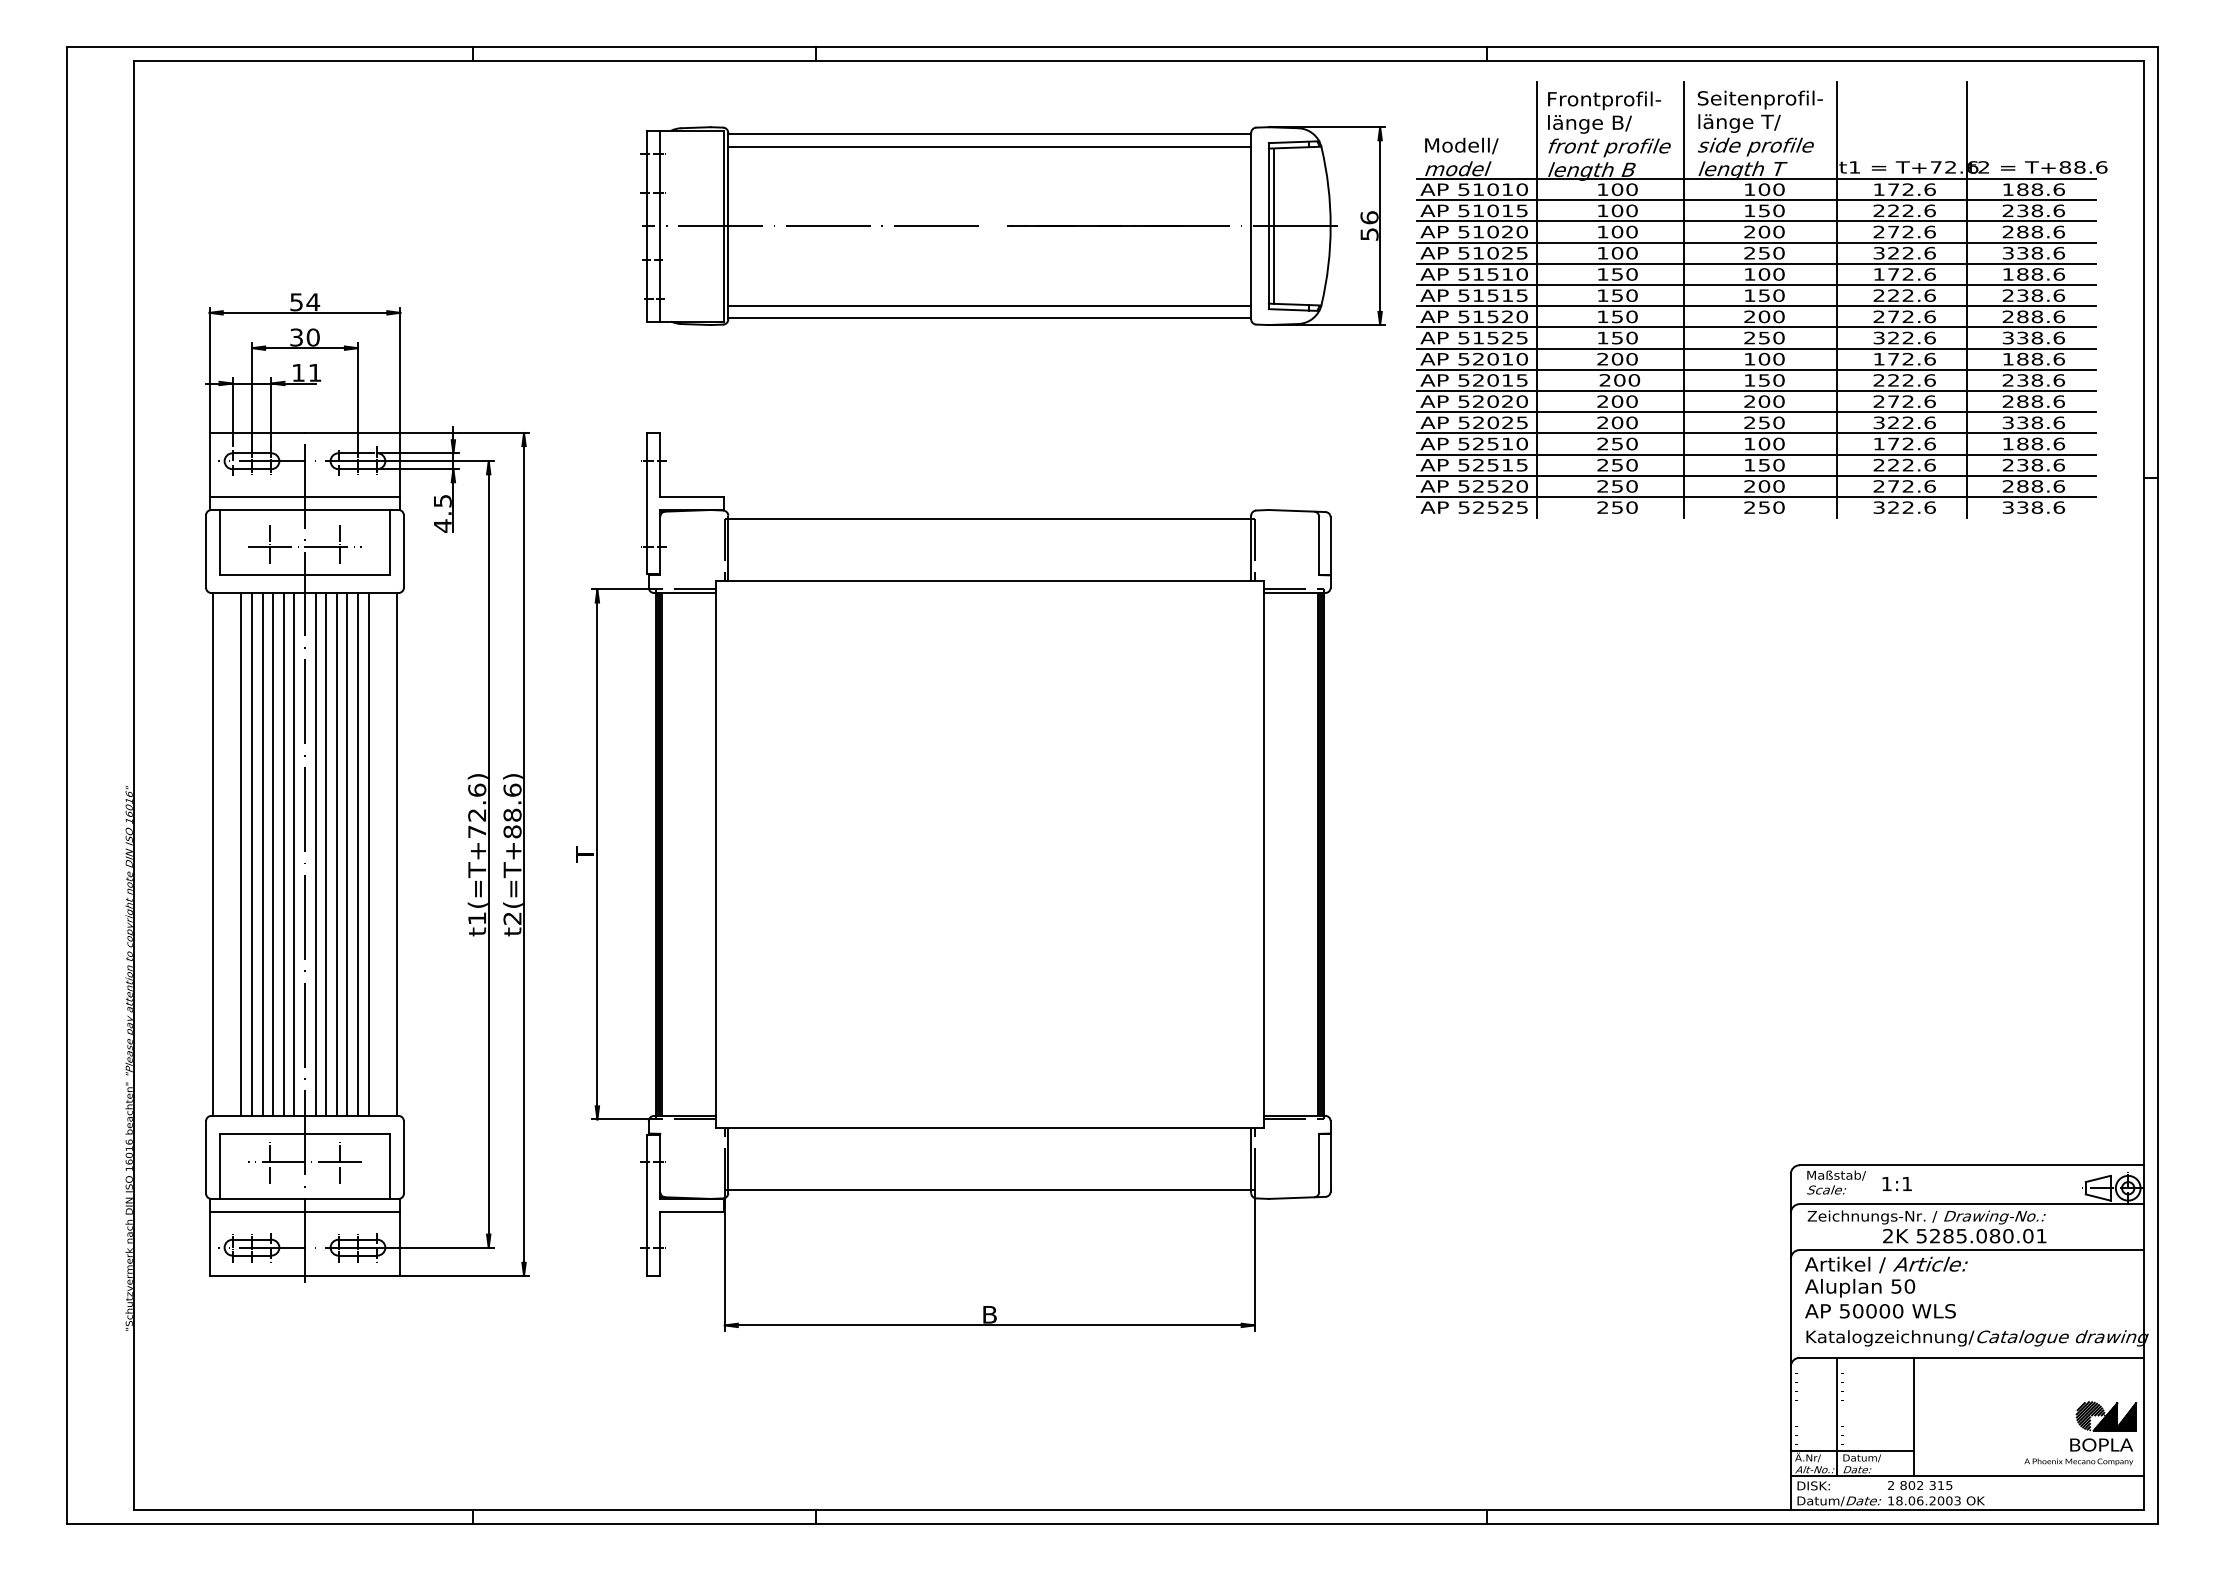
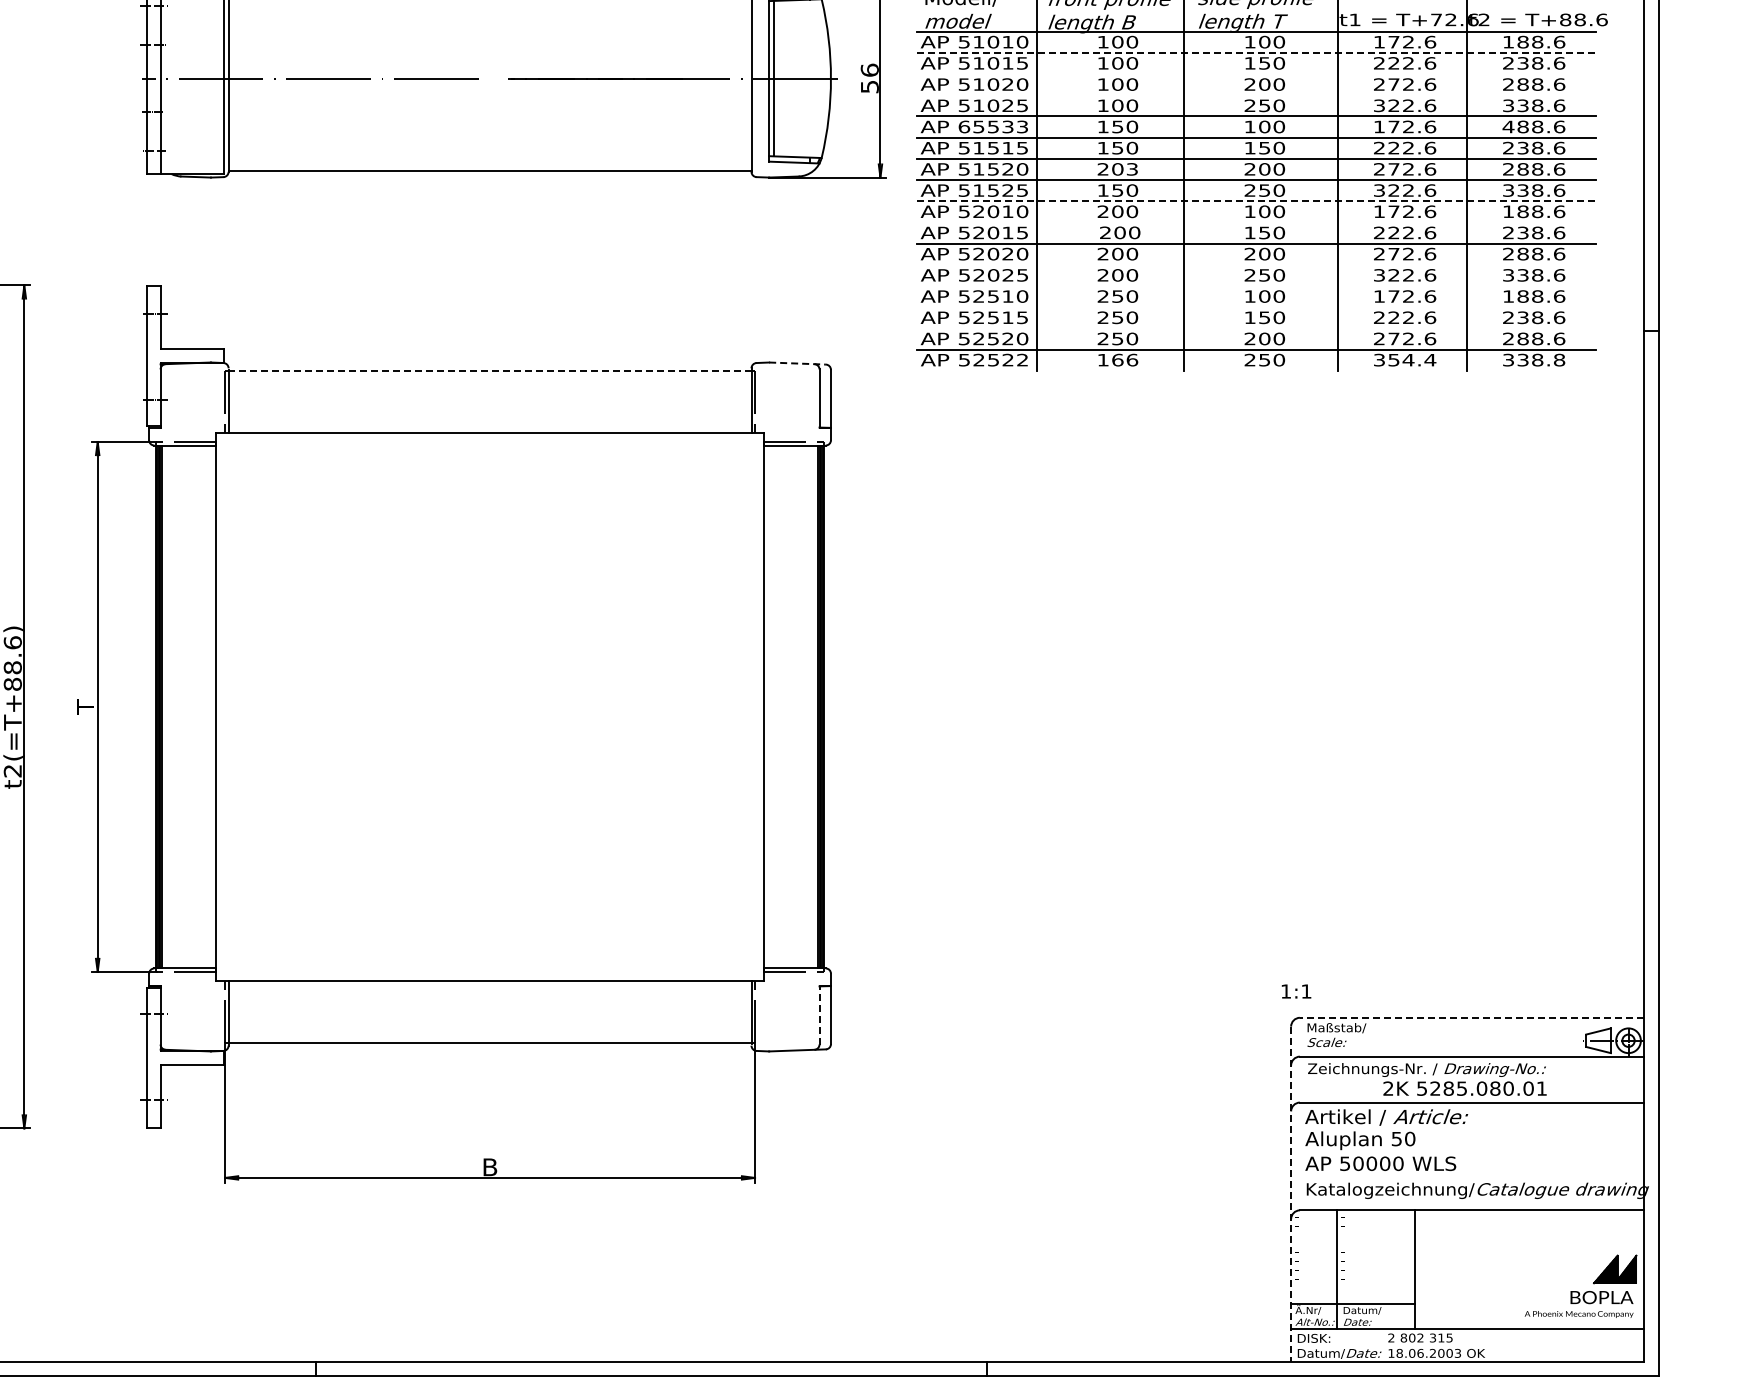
line: (1756, 200) -> (1256, 53), solid -> dashed
line: (1755, 221) -> (1255, 74), removed
line: (1755, 242) -> (1255, 95), removed
text: (1492, 274) -> (992, 127), 51510 -> 65533
text: (2008, 274) -> (1508, 127), 188.6 -> 488.6
line: (989, 305) -> (489, 158), removed
text: (1617, 316) -> (1117, 169), 150 -> 203
line: (1756, 348) -> (1256, 201), solid -> dashed
line: (1755, 369) -> (1255, 222), removed
line: (1755, 412) -> (1255, 265), removed
line: (1755, 433) -> (1255, 286), removed
line: (1755, 454) -> (1255, 307), removed
line: (1755, 475) -> (1255, 328), removed
text: (1522, 507) -> (1022, 360), 52525 -> 52522
text: (1617, 507) -> (1117, 360), 250 -> 166
text: (1912, 507) -> (1412, 360), 322.6 -> 354.4
text: (2058, 507) -> (1558, 360), 338.6 -> 338.8
line: (1297, 511) -> (797, 364), solid -> dashed
line: (989, 518) -> (489, 371), solid -> dashed
line: (1319, 1162) -> (819, 1015), solid -> dashed
line: (1971, 1165) -> (1471, 1018), solid -> dashed
text: (1896, 1183) -> (1295, 991), moved
line: (1790, 1341) -> (1290, 1194), solid -> dashed
hatch: (2090, 1415) -> (1590, 1268), removed

